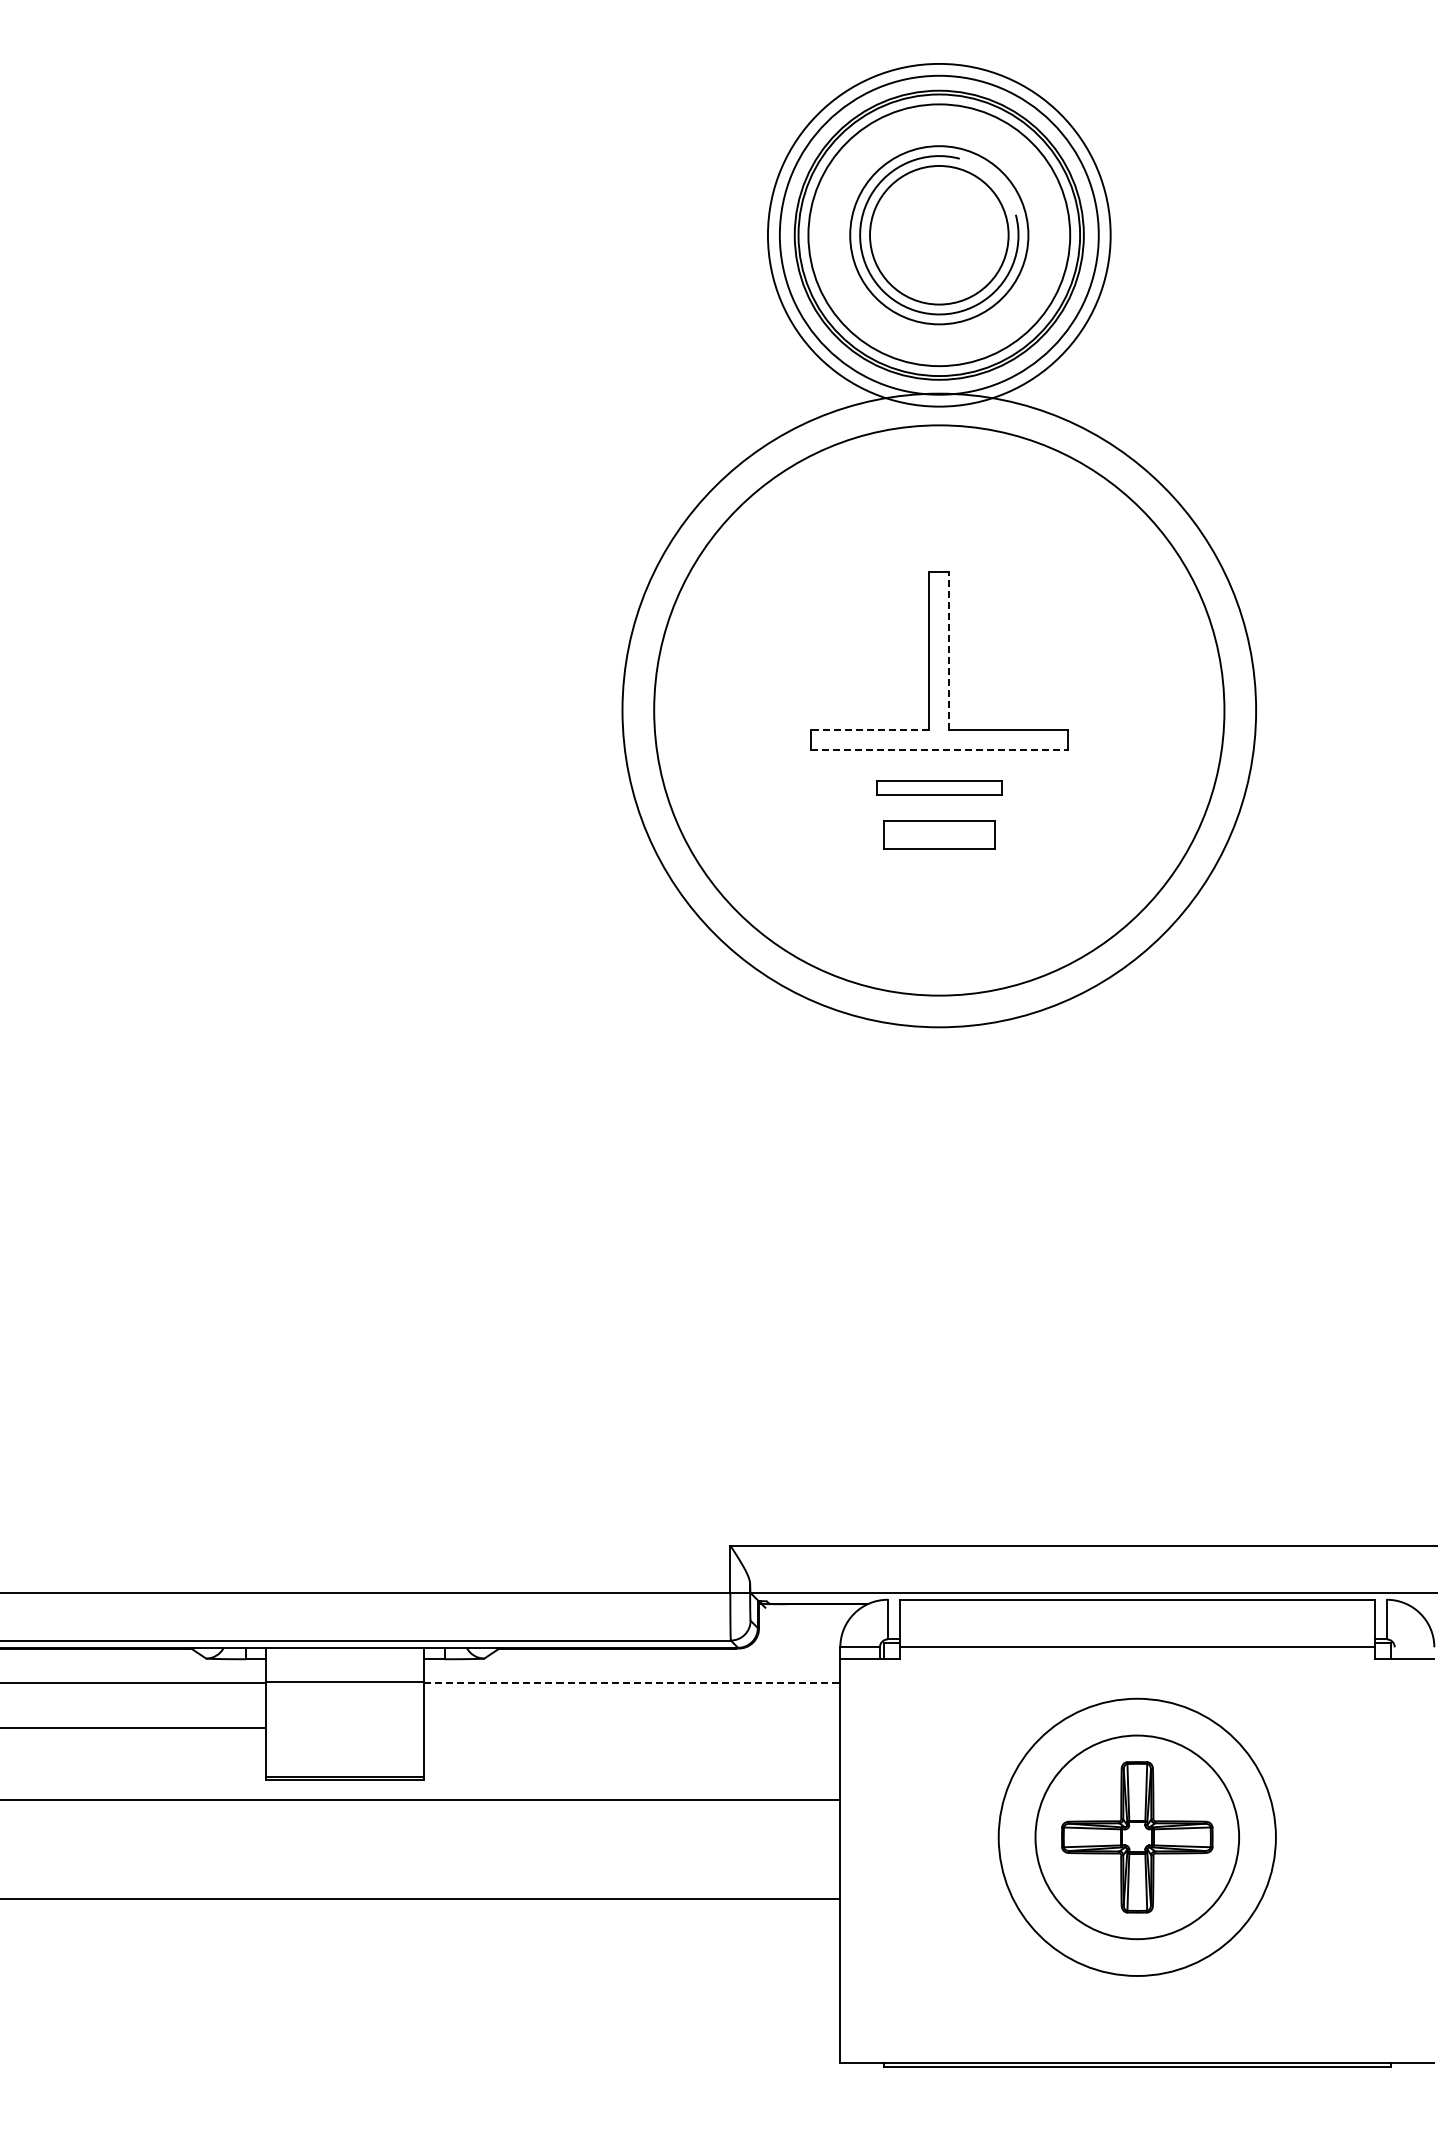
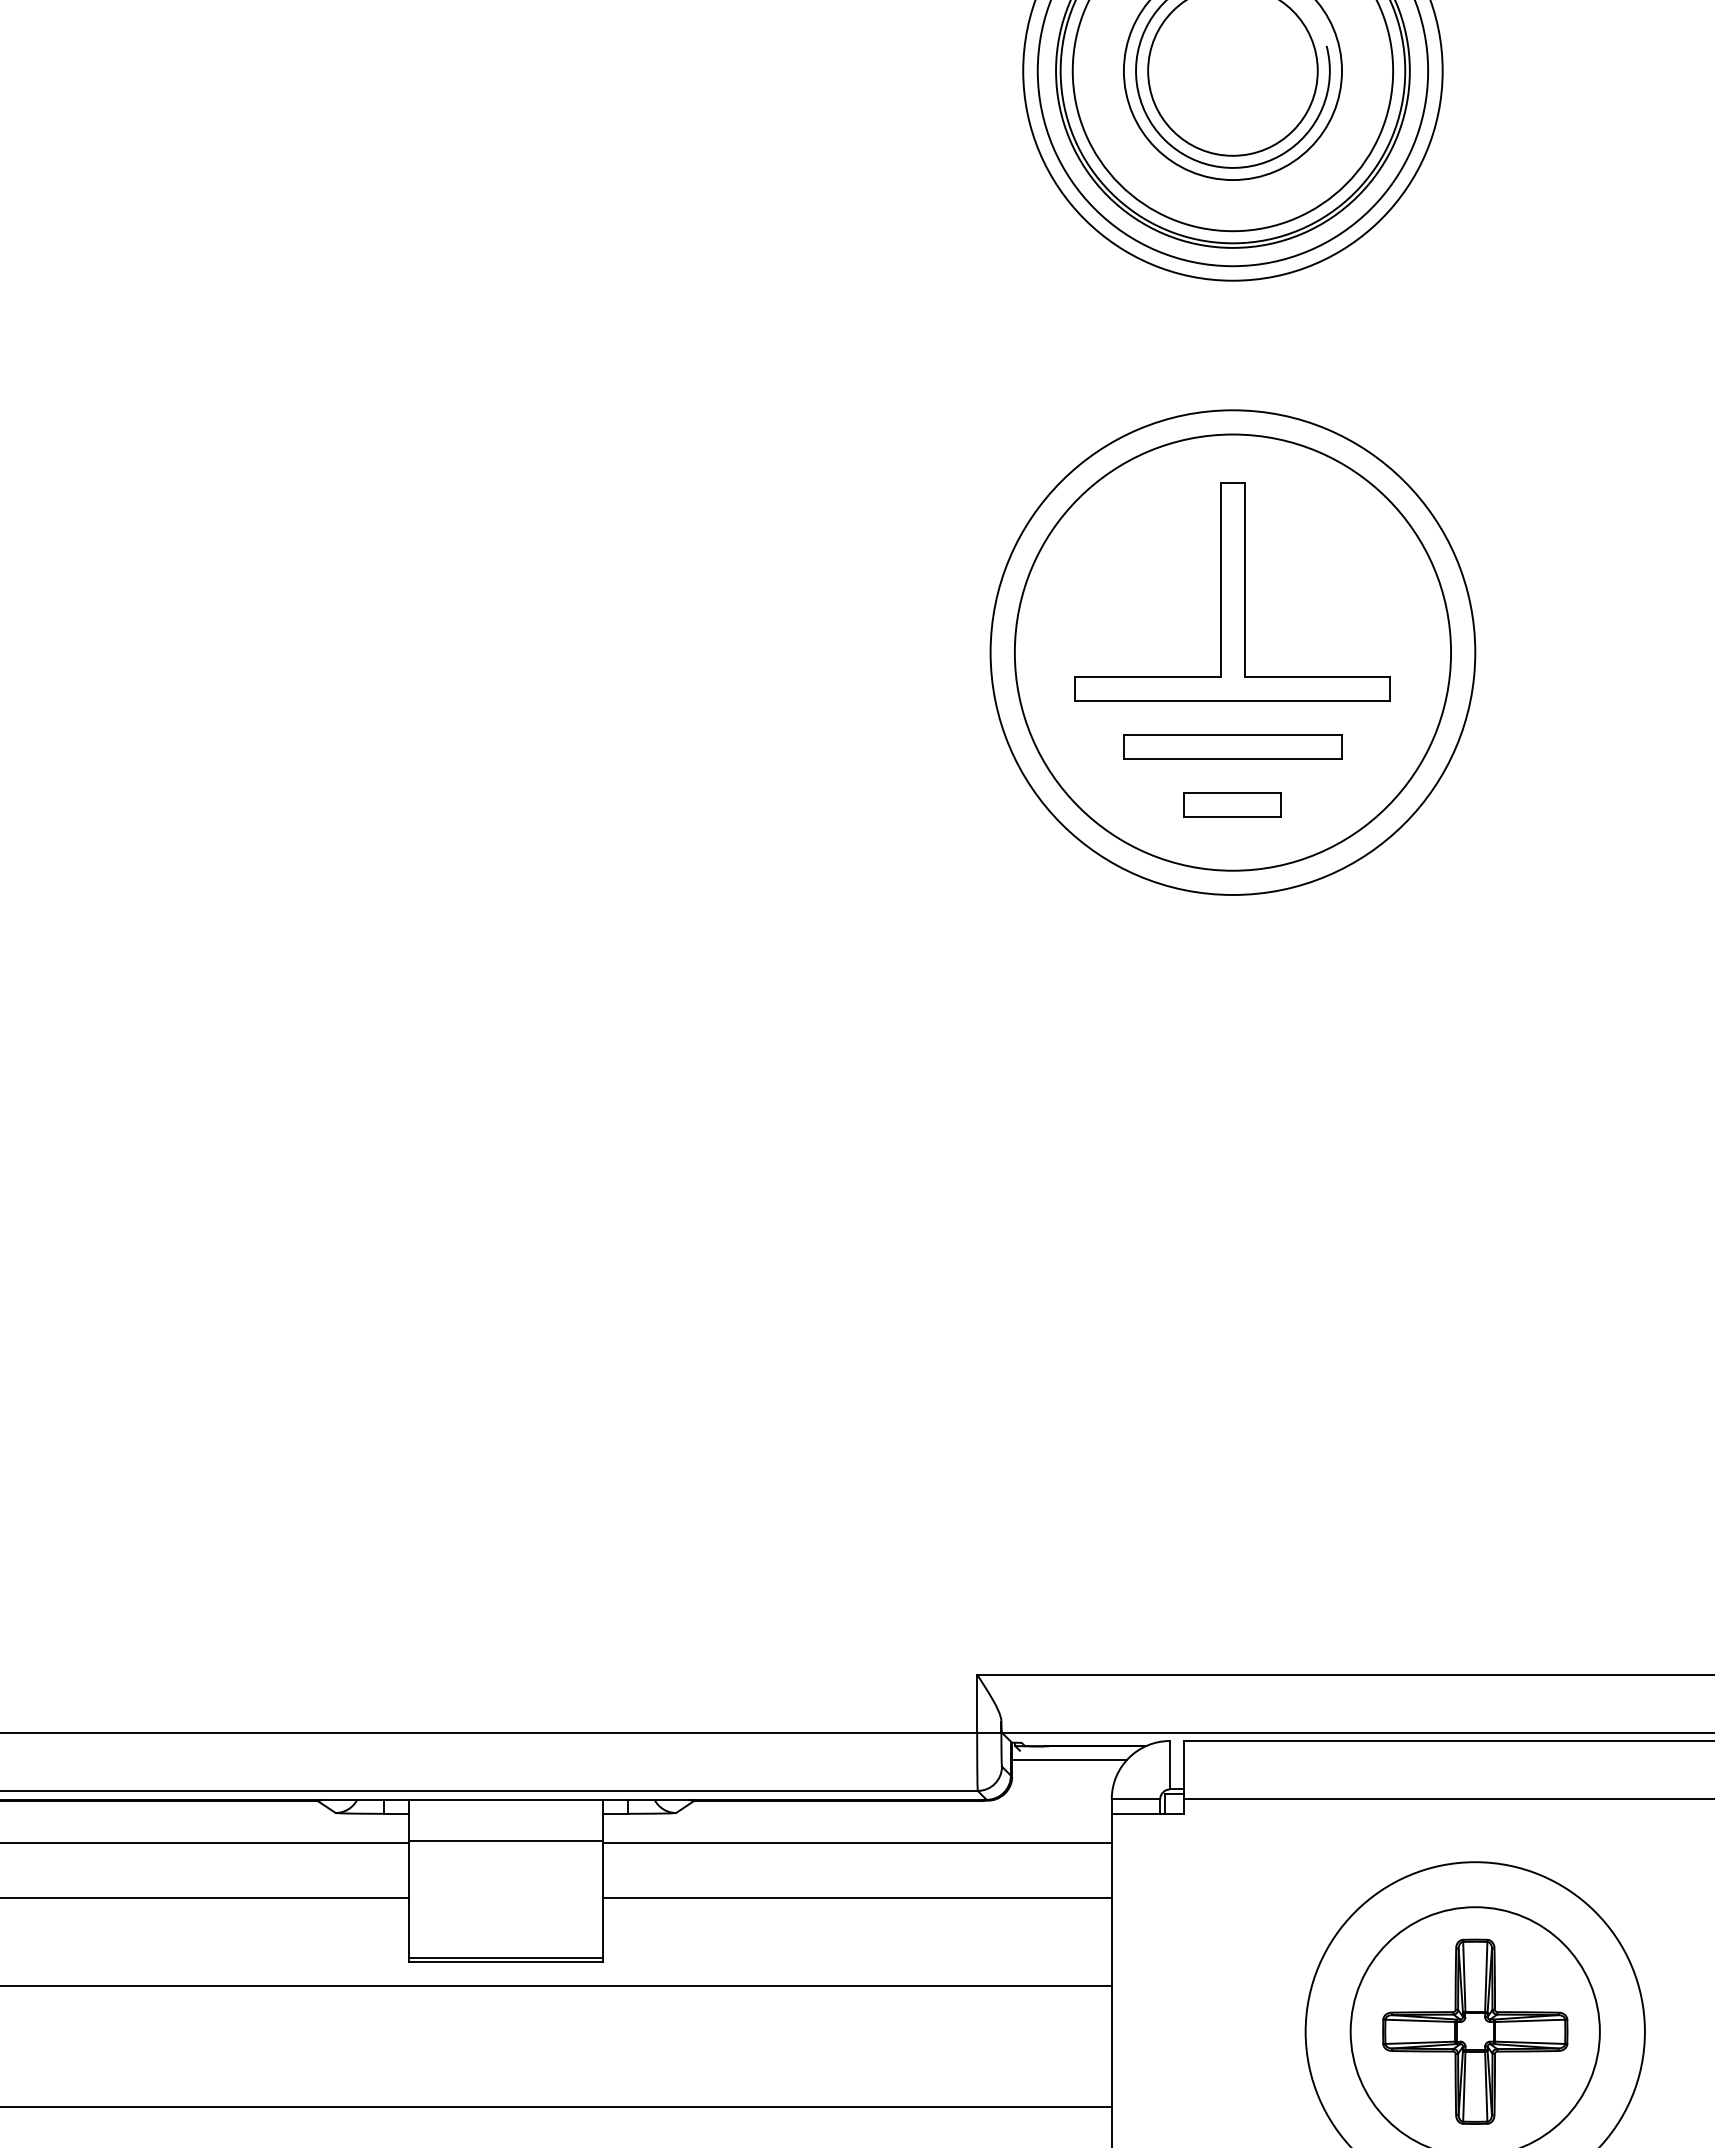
line: (949, 650) -> (1245, 579), dashed -> solid
circle: (939, 710) -> (1233, 652), size x0.62
circle: (939, 710) -> (1233, 652), size x0.62
line: (869, 730) -> (1147, 677), dashed -> solid
line: (939, 750) -> (1233, 701), dashed -> solid
part: (938, 787) -> (1231, 746), size x1.43
part: (939, 834) -> (1233, 804), size x0.71
line: (805, 1615) -> (1069, 1760), added
line: (632, 1682) -> (857, 1842), dashed -> solid
line: (632, 1728) -> (857, 1898), added

